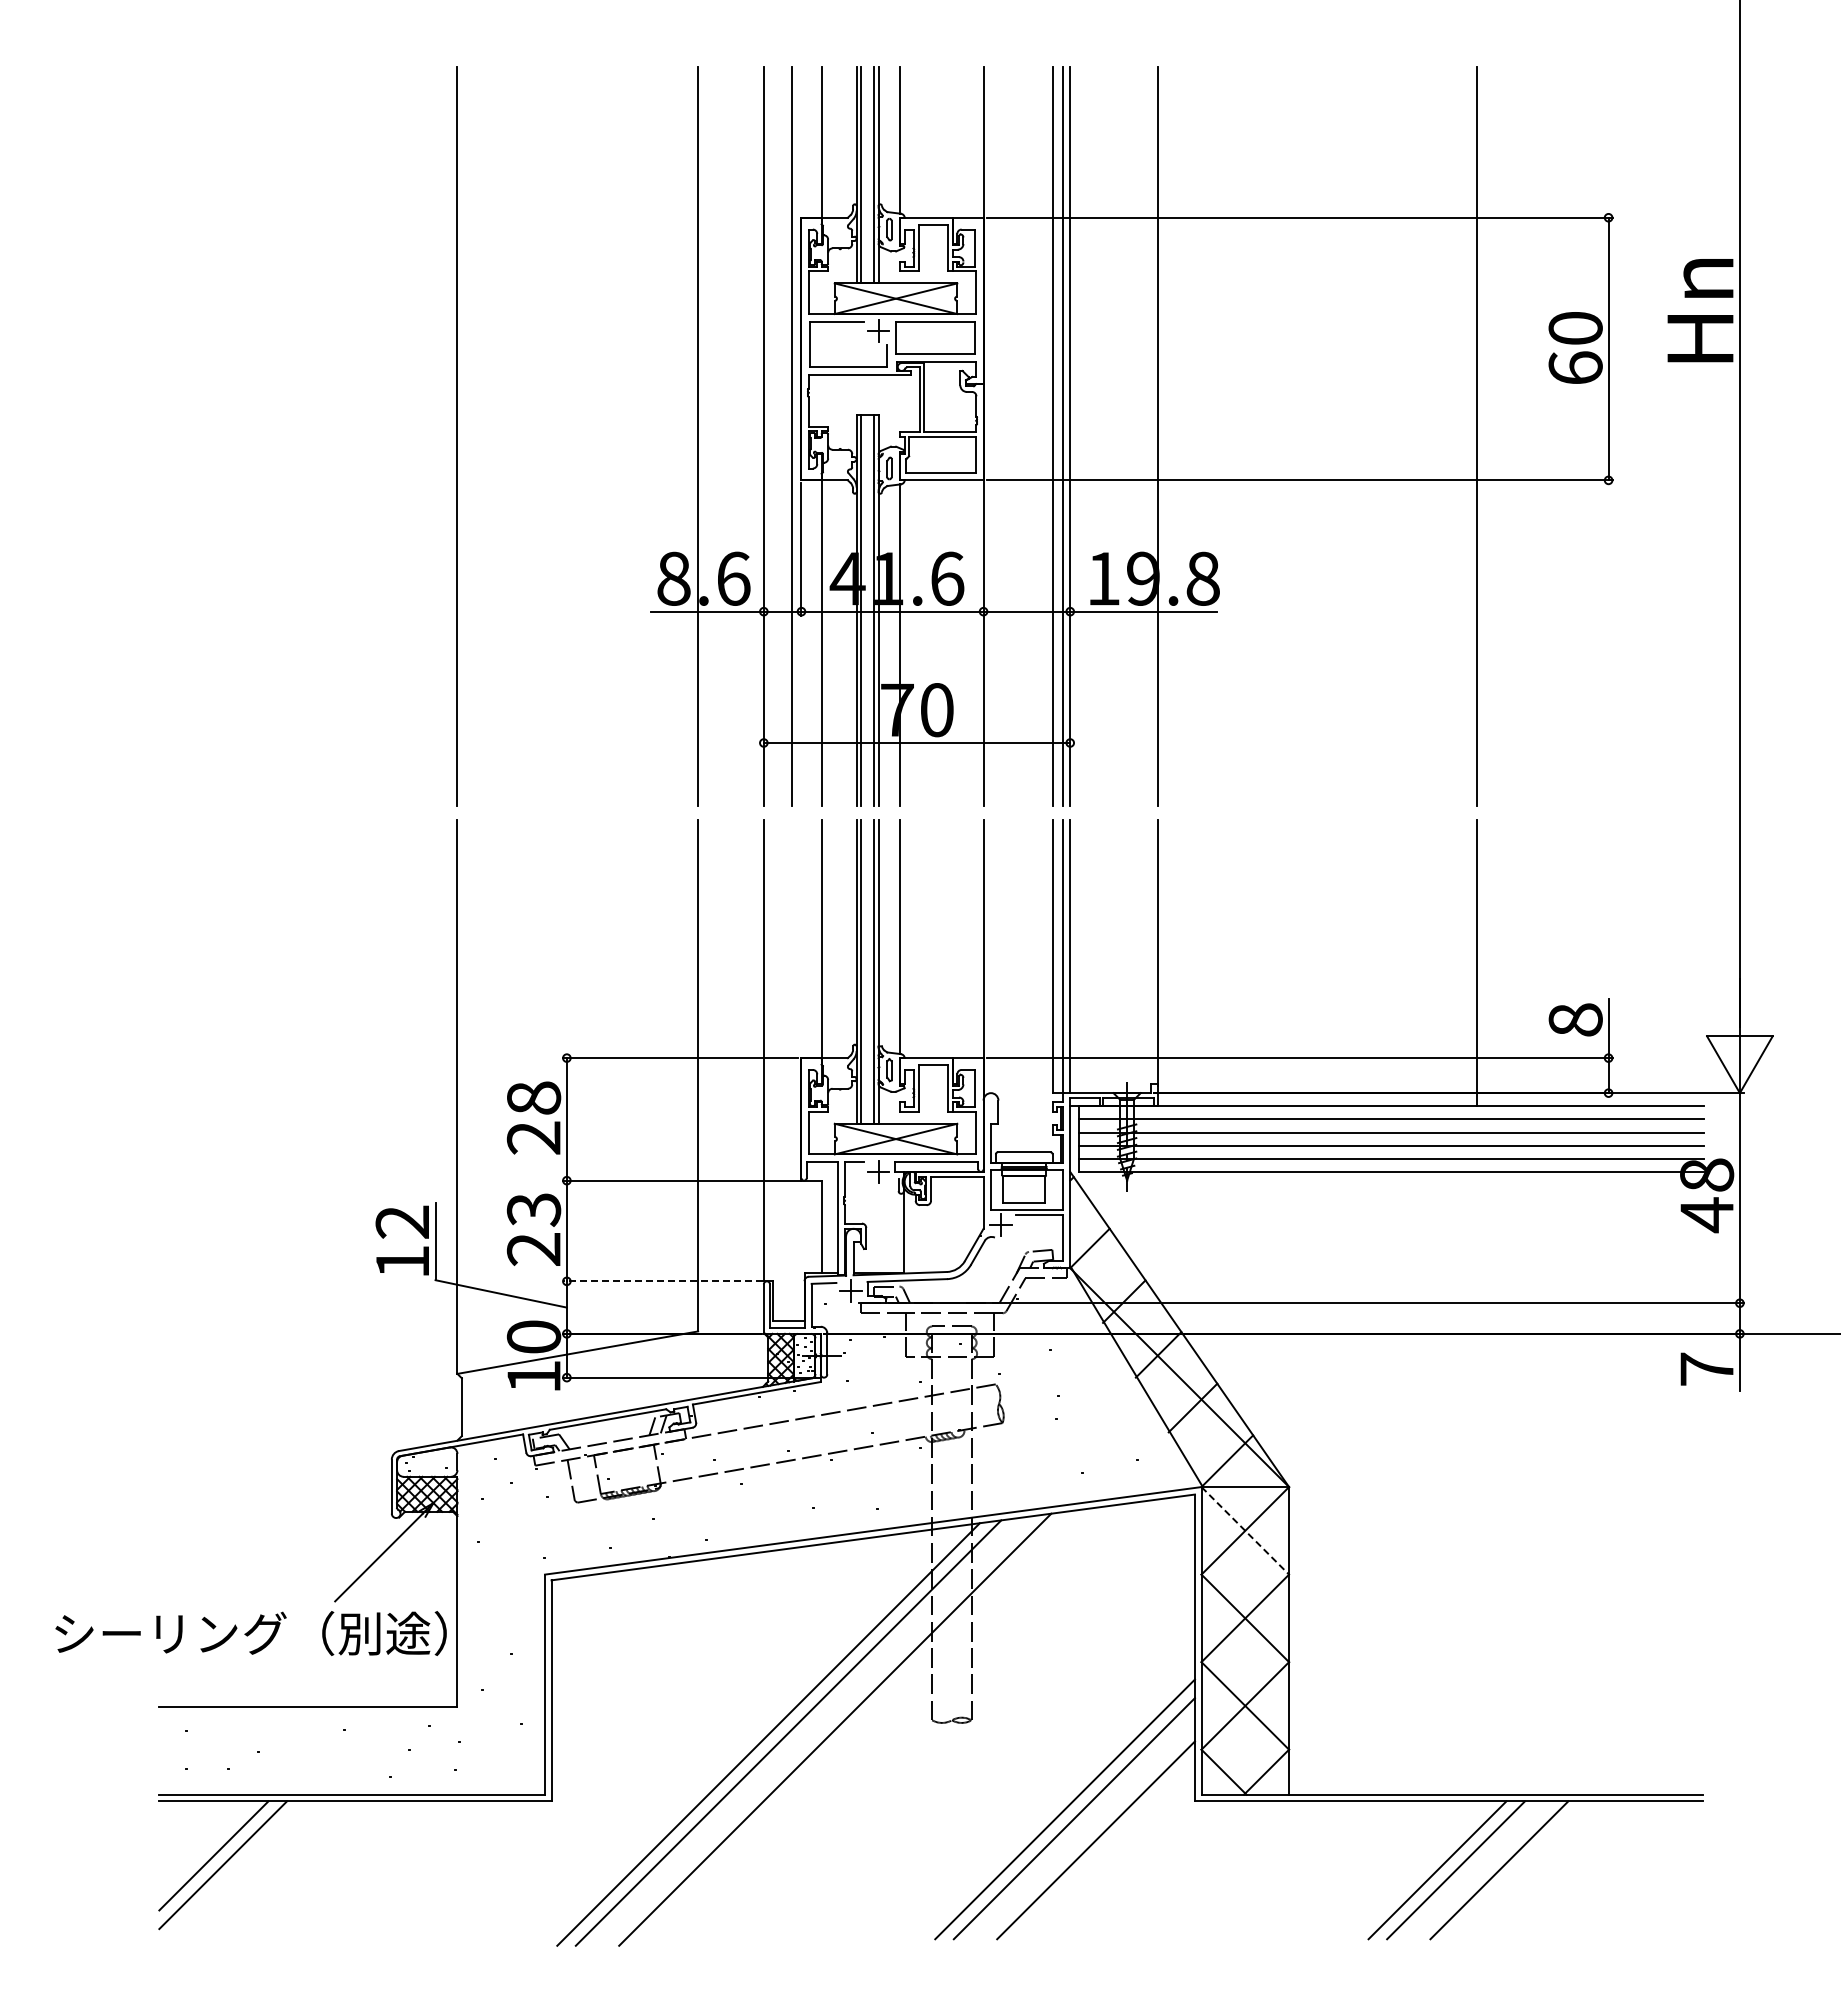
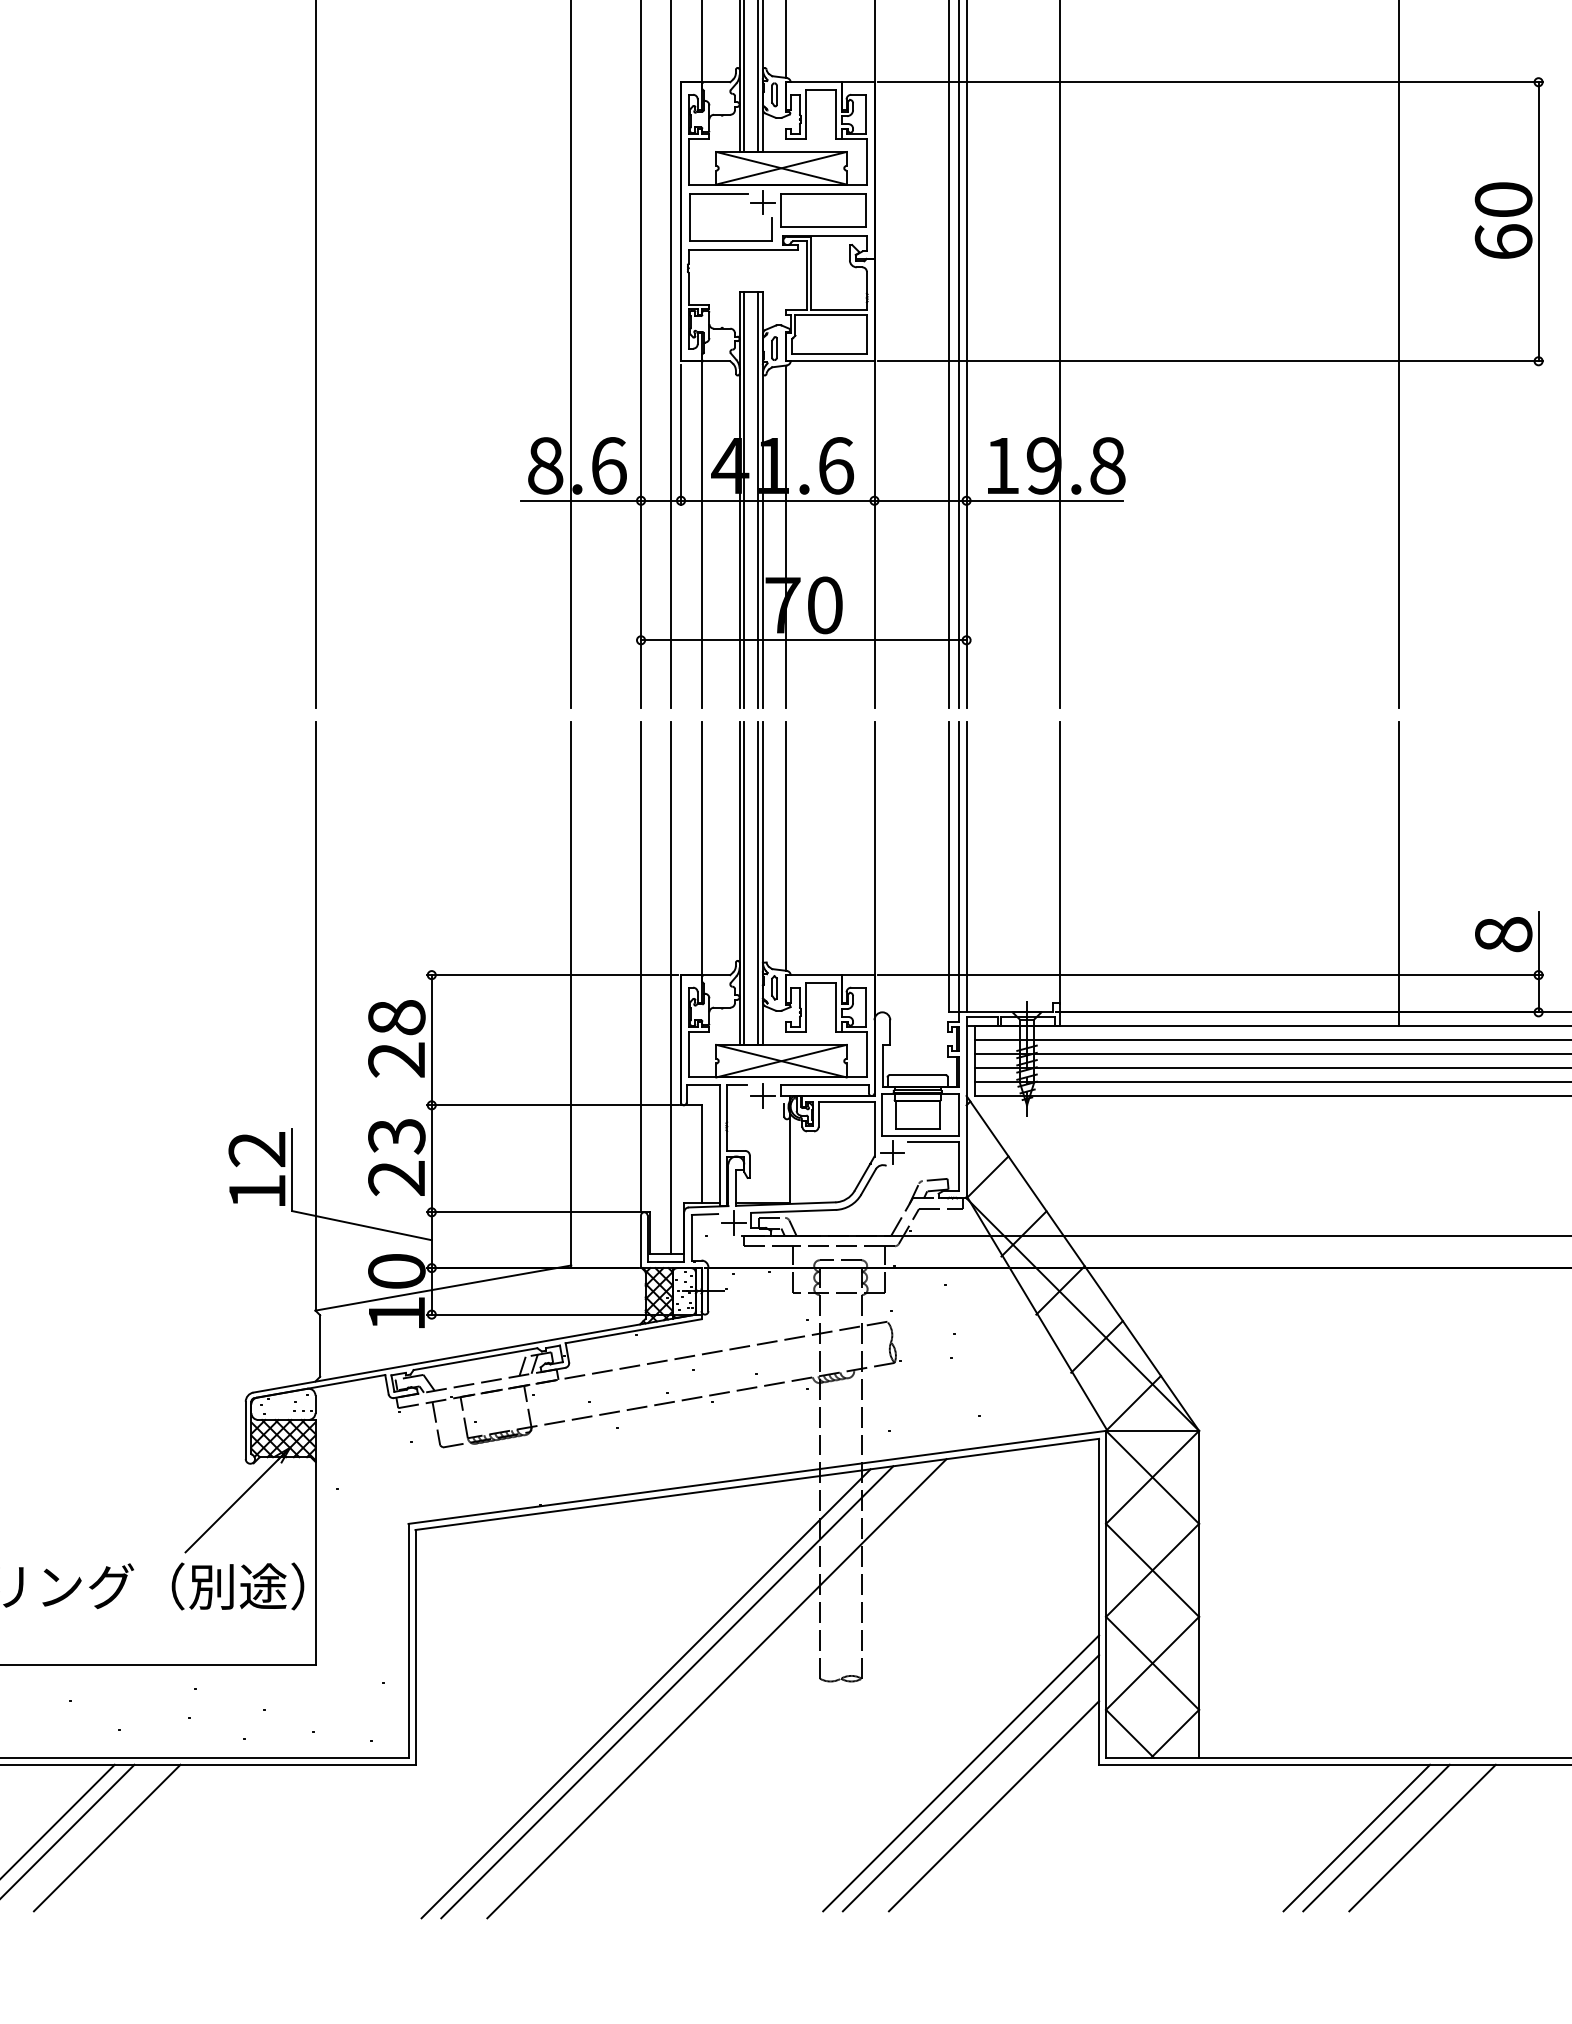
line: (791, 1069) -> (670, 987), added
line: (662, 1281) -> (533, 1212), dashed -> solid
line: (1245, 1530) -> (1152, 1477), dashed -> solid
line: (261, 1870) -> (107, 1838), added

